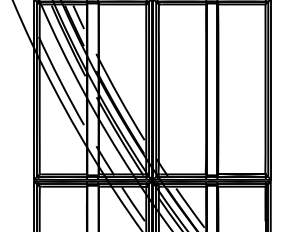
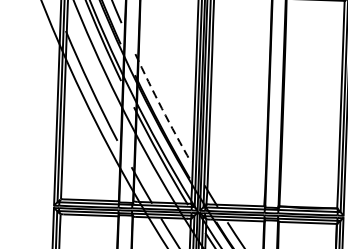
arc: (119, 97) -> (161, 108), solid -> dashed

